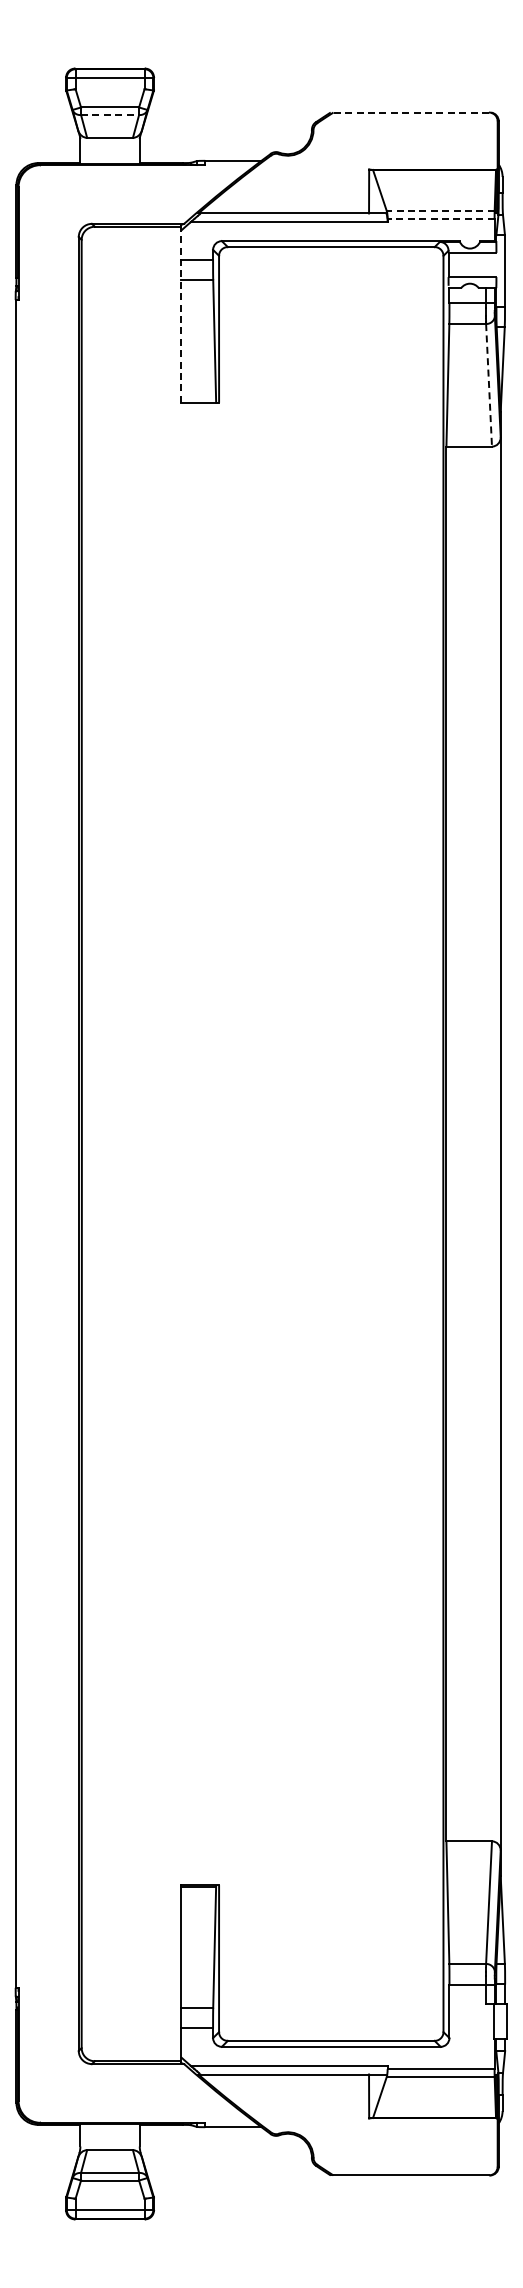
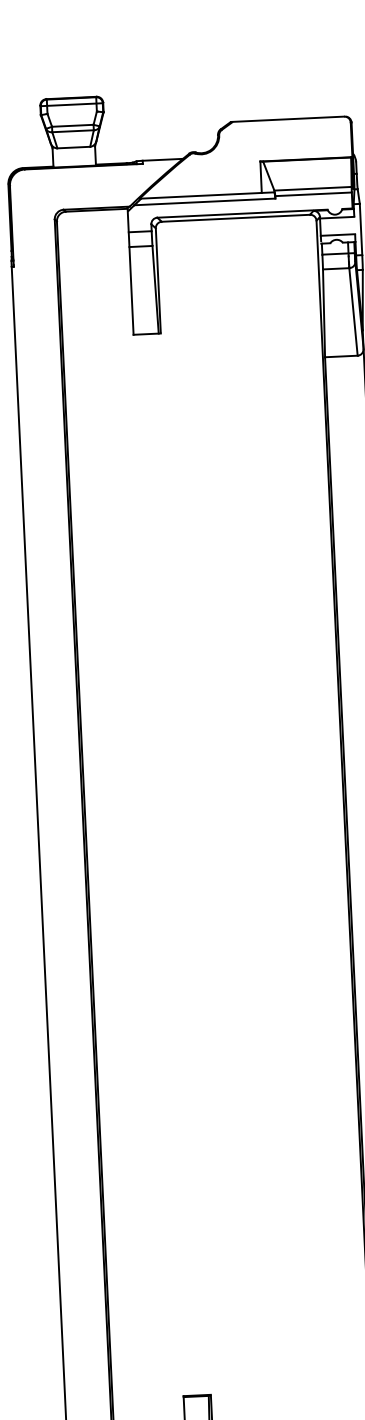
line: (409, 112) -> (287, 119), dashed -> solid
line: (110, 115) -> (73, 131), dashed -> solid
line: (440, 211) -> (312, 189), dashed -> solid
line: (440, 218) -> (313, 194), dashed -> solid
line: (181, 313) -> (130, 270), dashed -> solid
line: (489, 385) -> (353, 312), dashed -> solid

